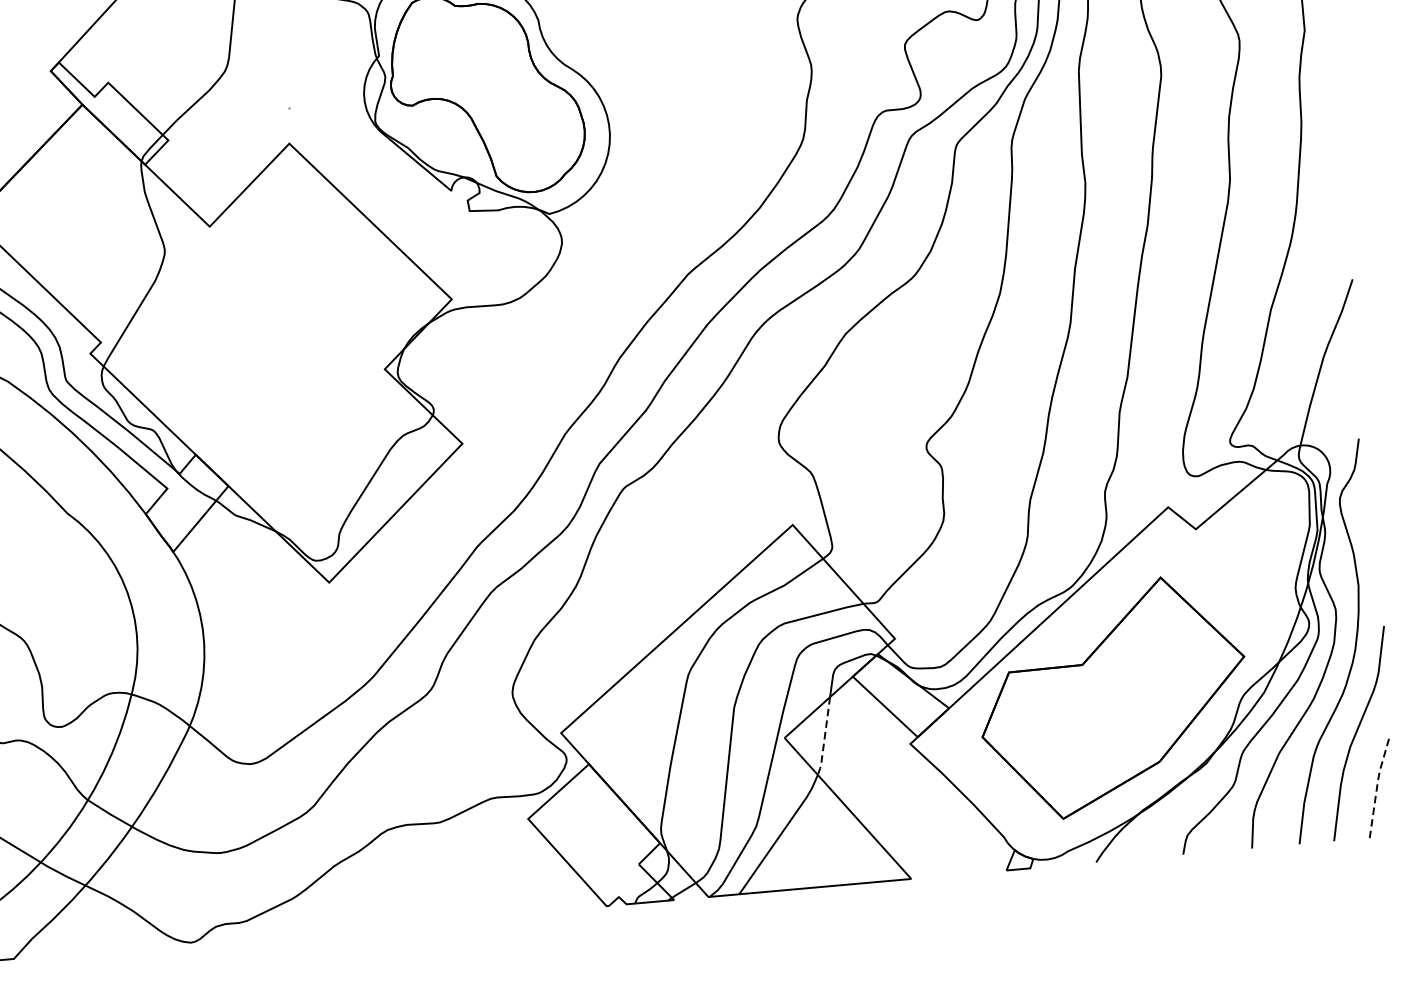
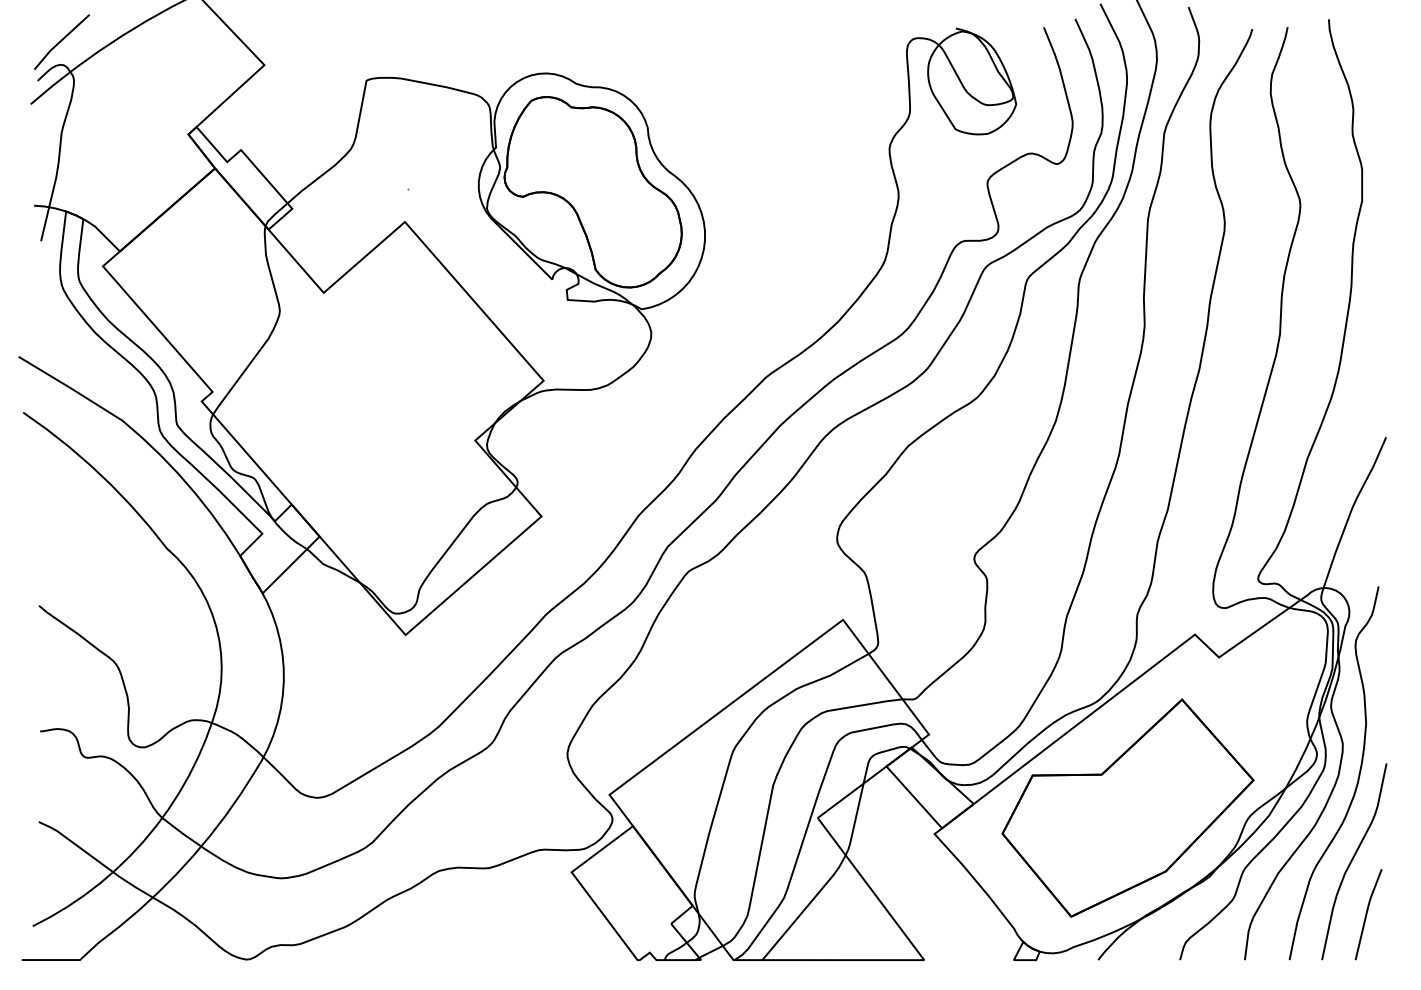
line: (825, 738) -> (855, 821), dashed -> solid
line: (1376, 786) -> (1366, 912), dashed -> solid

